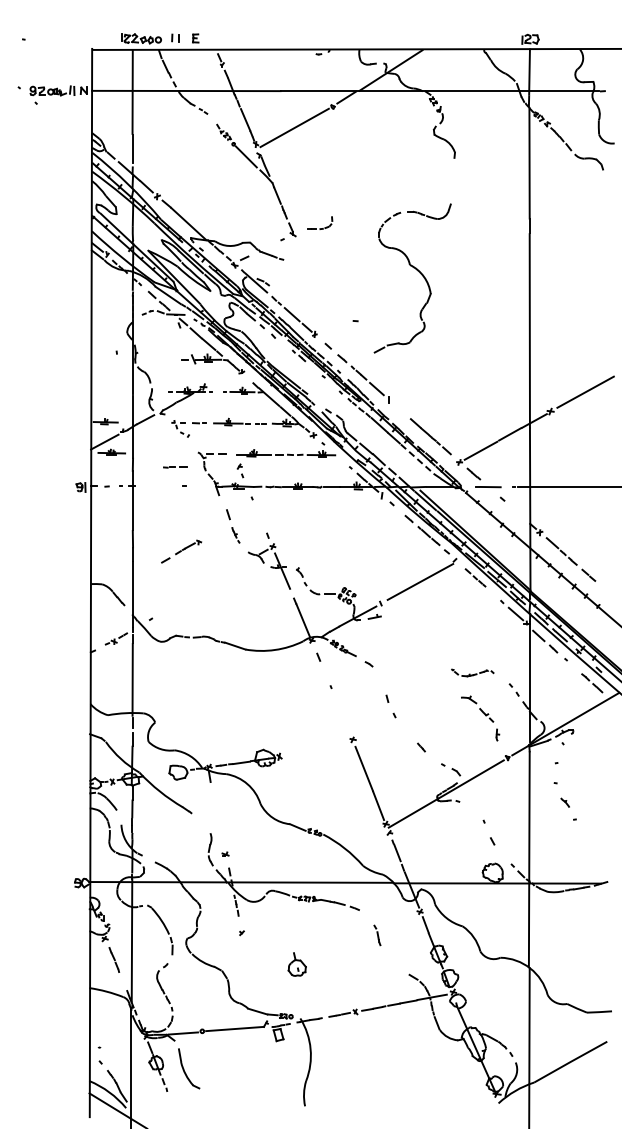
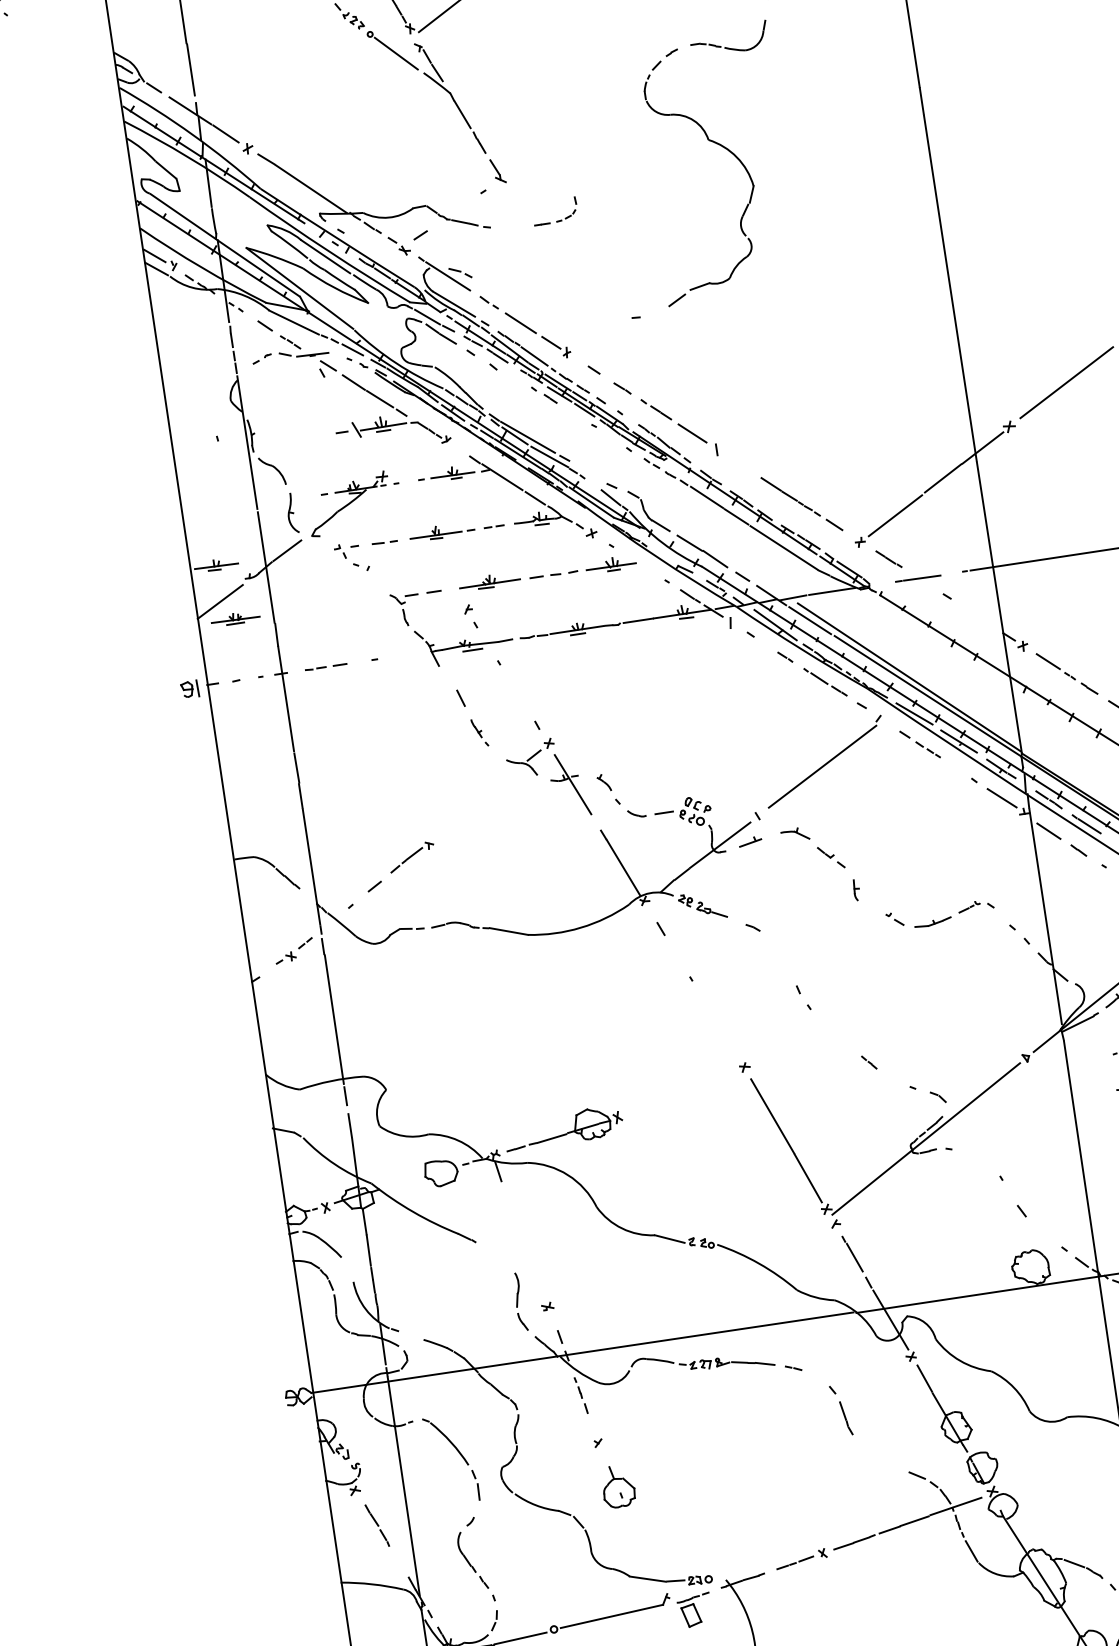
part: (320, 222) -> (555, 209), moved
part: (417, 271) -> (723, 149), moved
line: (417, 459) -> (784, 548), dashed -> solid
line: (175, 467) -> (326, 667), moved
part: (181, 551) -> (400, 866), moved
part: (472, 672) -> (940, 914), size x1.43
part: (390, 706) -> (802, 997), size x0.62
part: (480, 718) -> (821, 864), moved
part: (377, 935) -> (841, 1410), size x1.43
part: (296, 964) -> (616, 1486), moved

